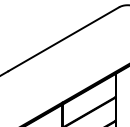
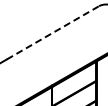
line: (64, 38) -> (53, 32), solid -> dashed

